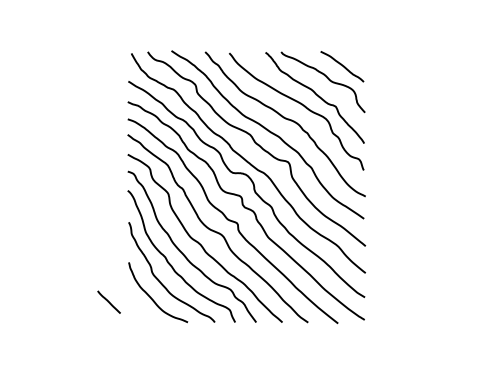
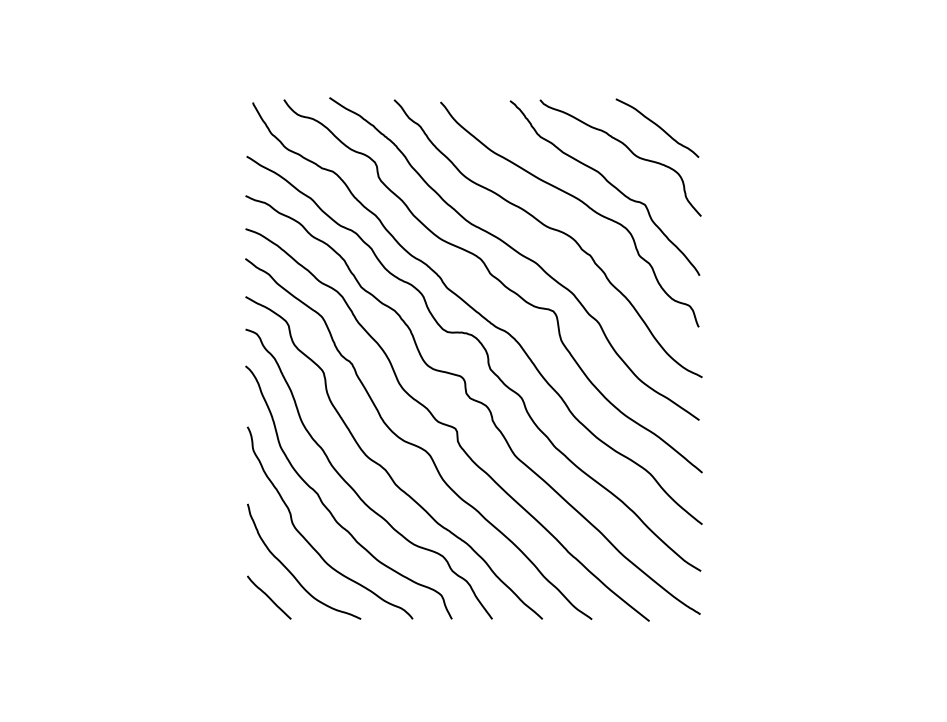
line: (108, 301) -> (268, 596), moved

